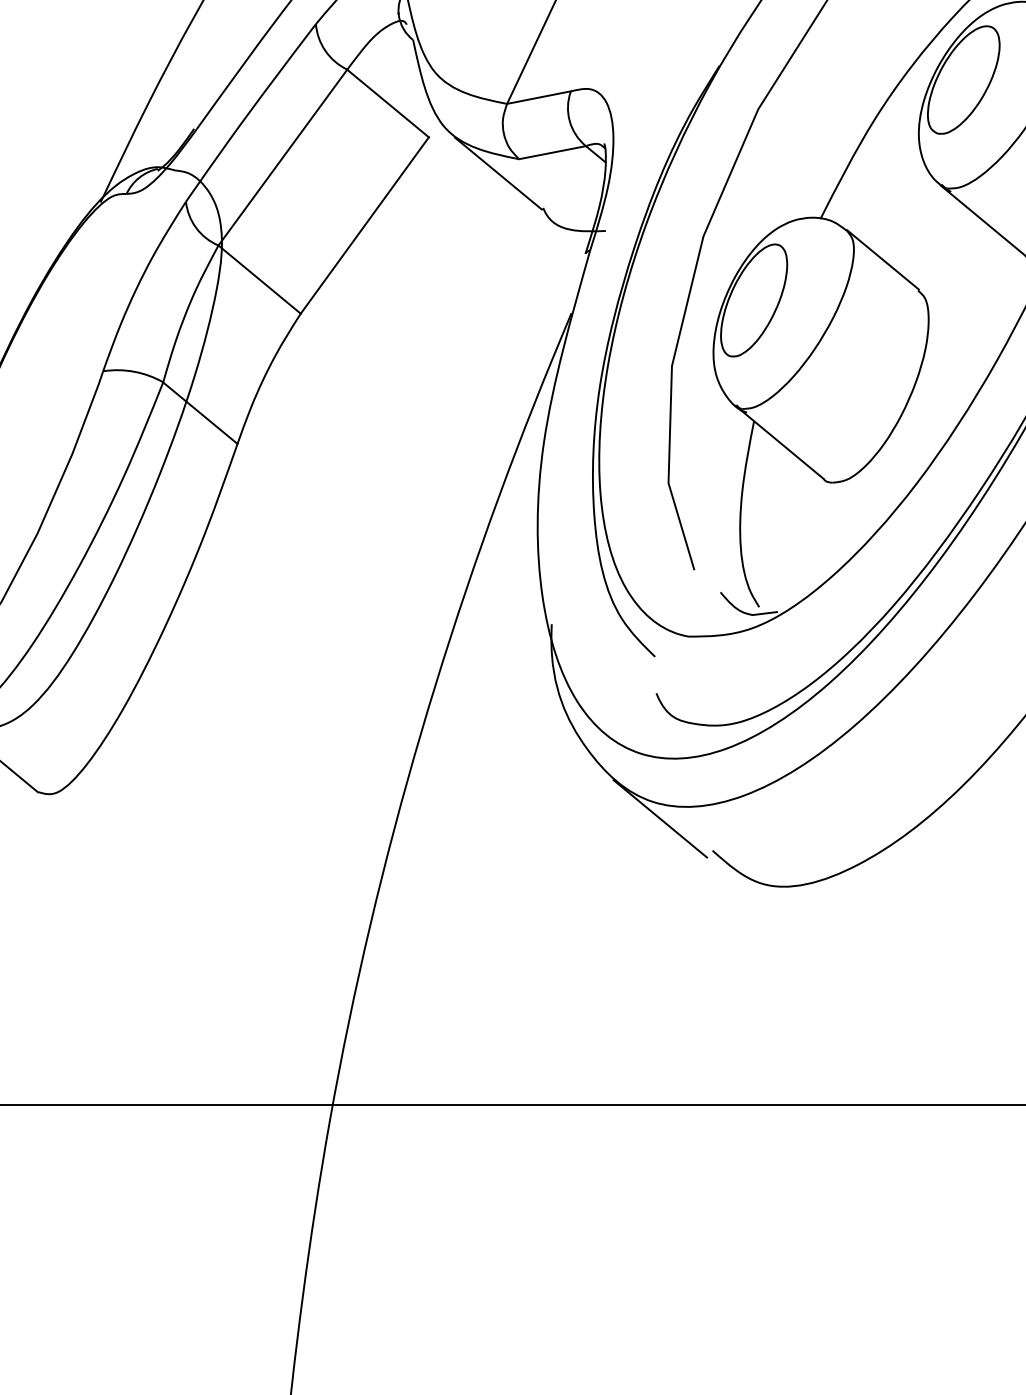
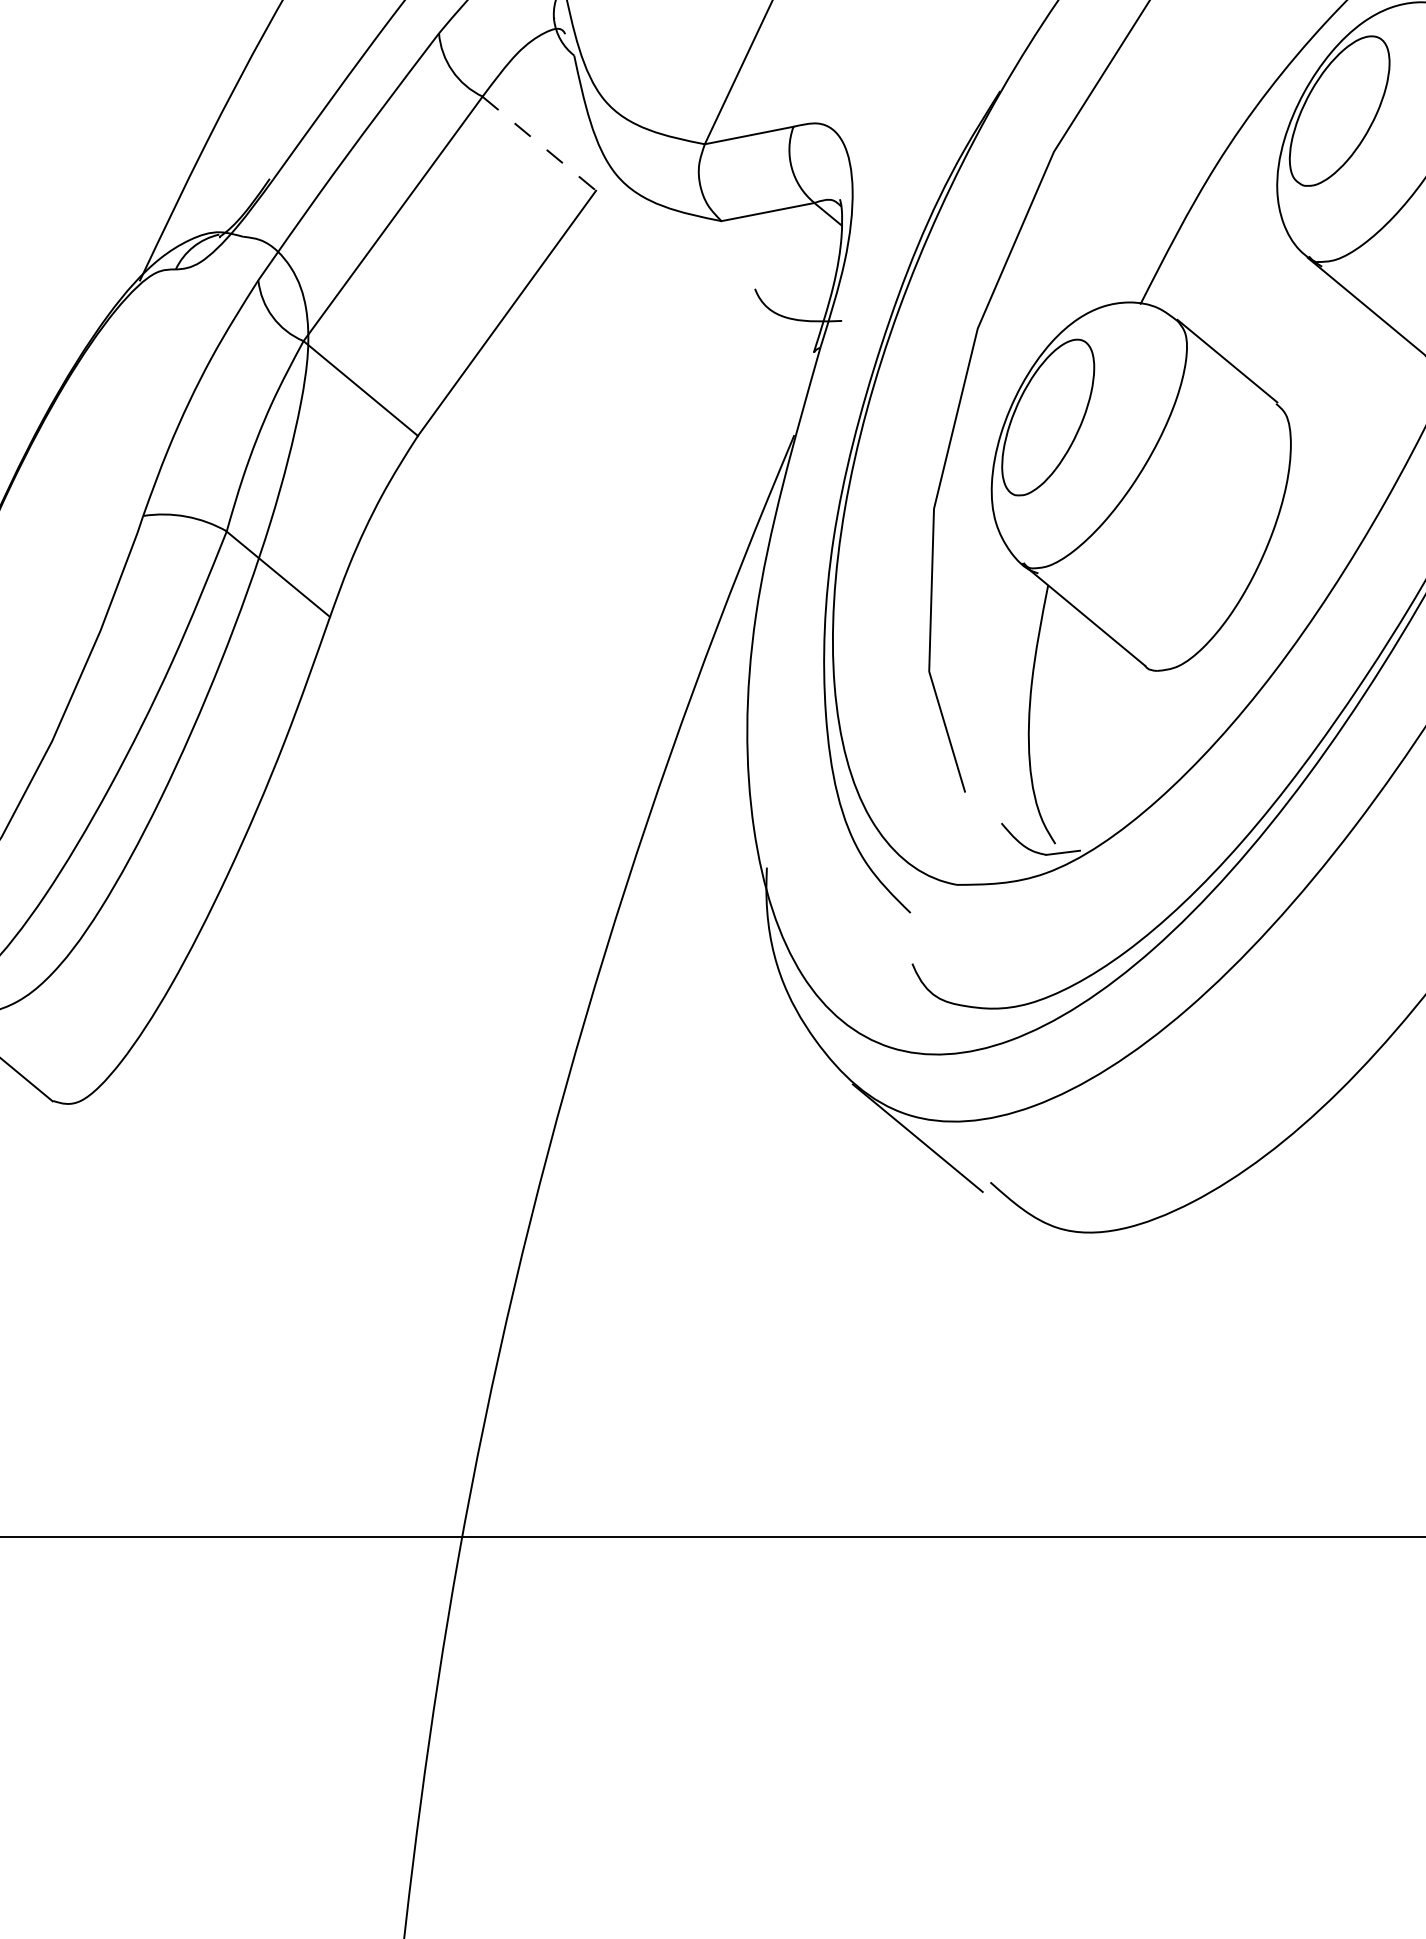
line: (388, 103) -> (539, 143), solid -> dashed
line: (498, 173) -> (692, 241), removed

